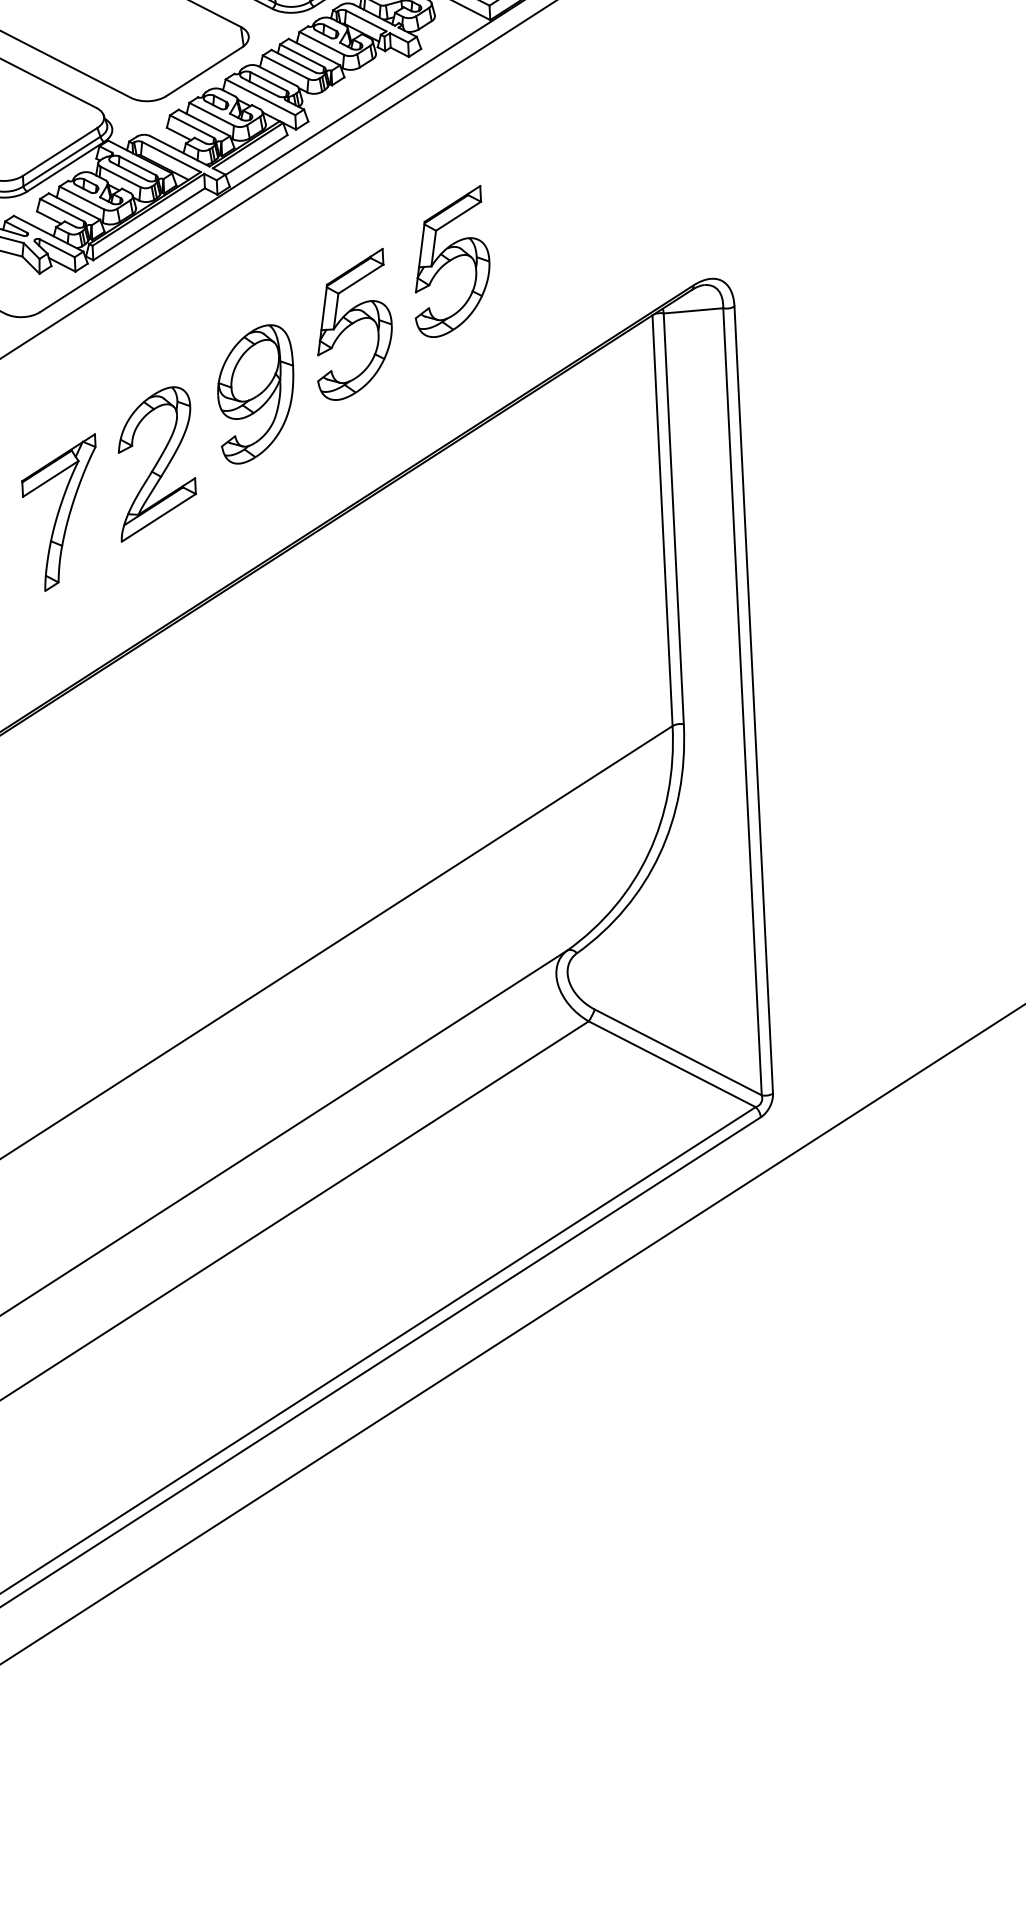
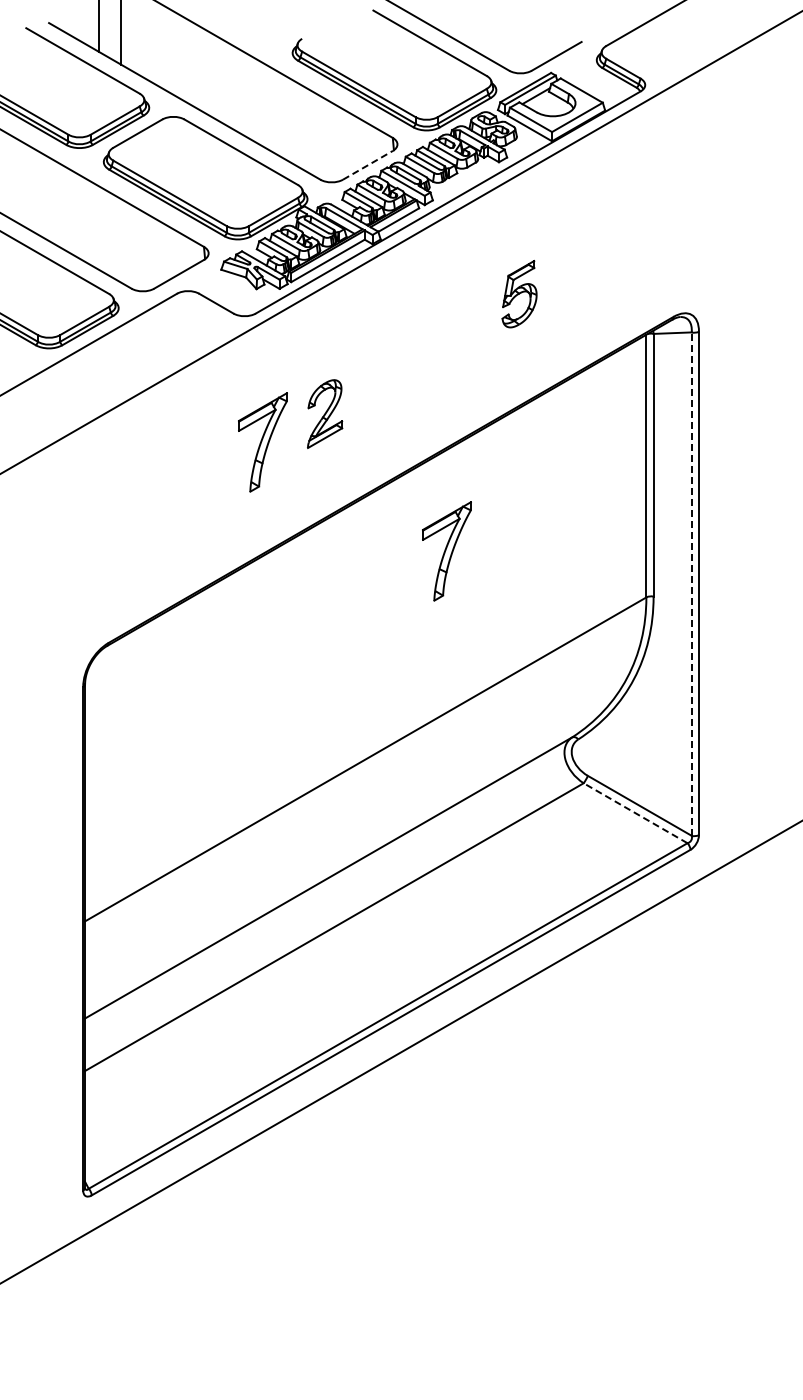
line: (203, 72) -> (367, 165), solid -> dashed
part: (450, 260) -> (519, 293), size x0.7
part: (353, 323) -> (455, 330), removed
part: (255, 393) -> (390, 372), removed
part: (155, 463) -> (324, 413), size x0.7
part: (356, 669) -> (446, 551), added
line: (742, 702) -> (691, 584), solid -> dashed
line: (672, 1064) -> (635, 813), solid -> dashed

